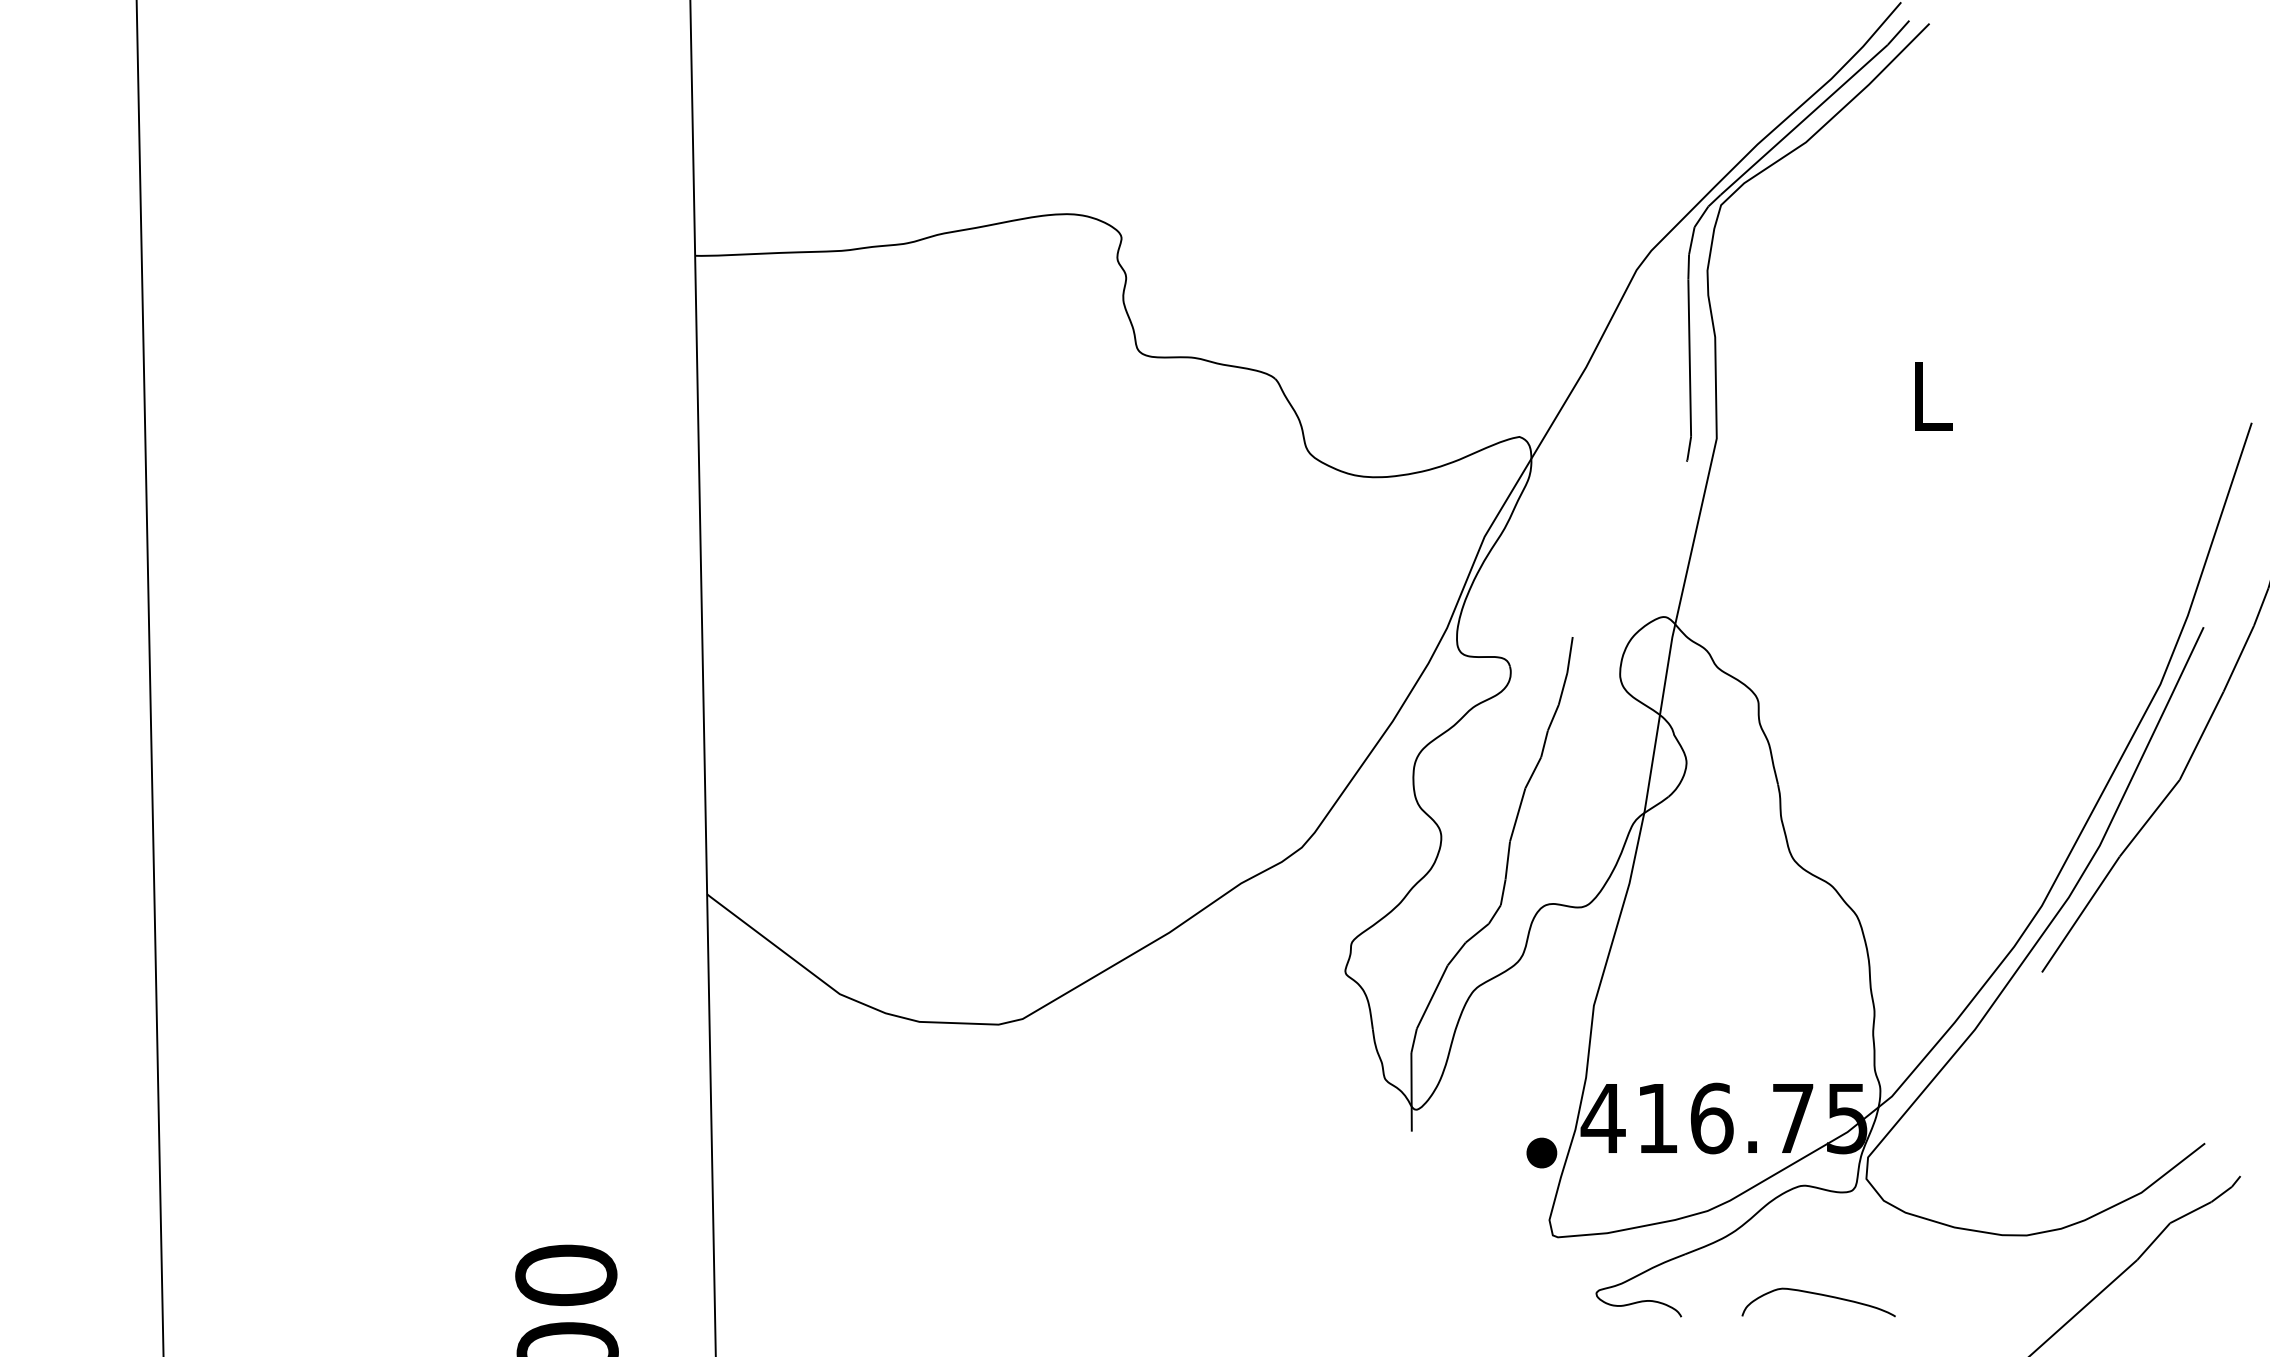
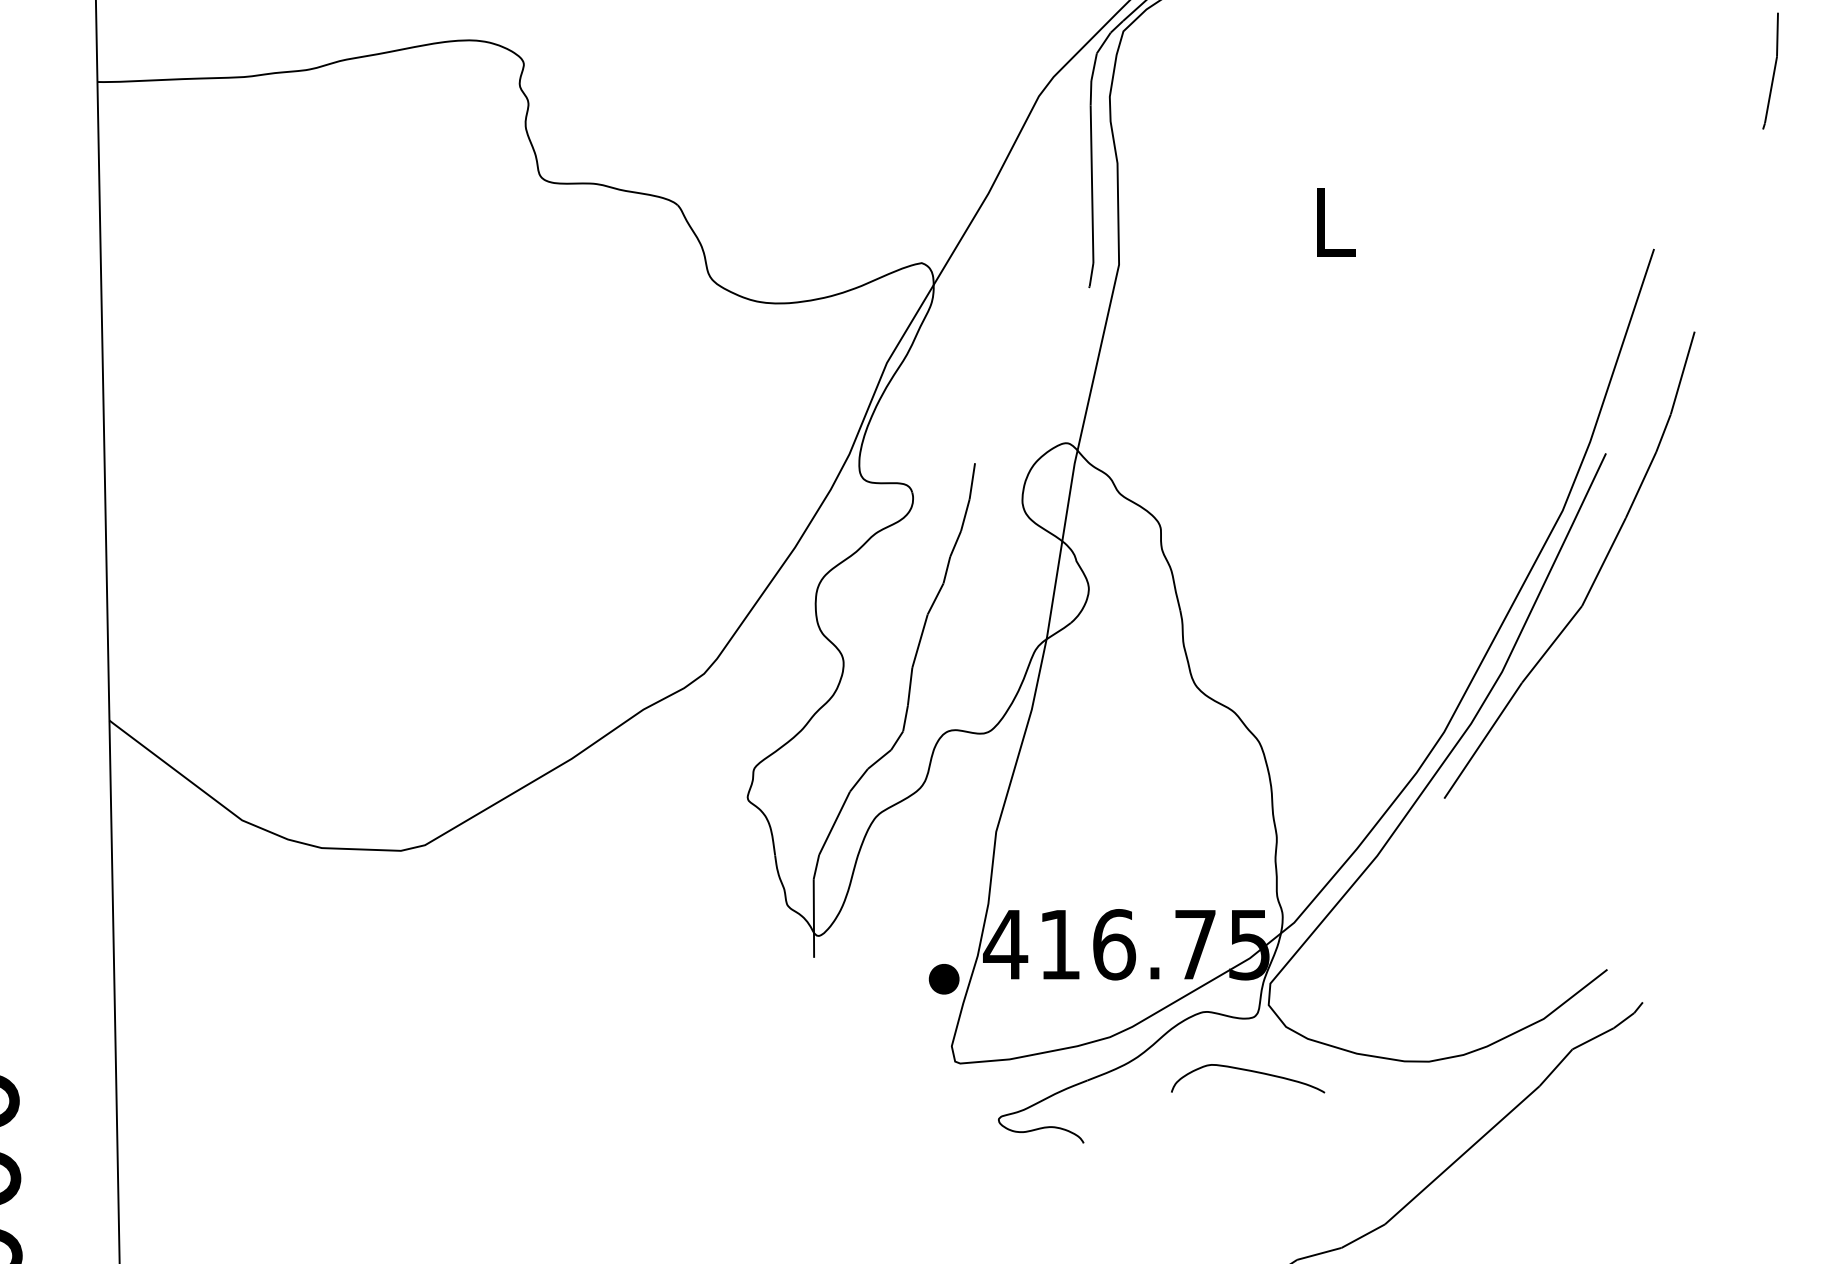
curve: (1819, 1295) -> (1248, 1071), moved

